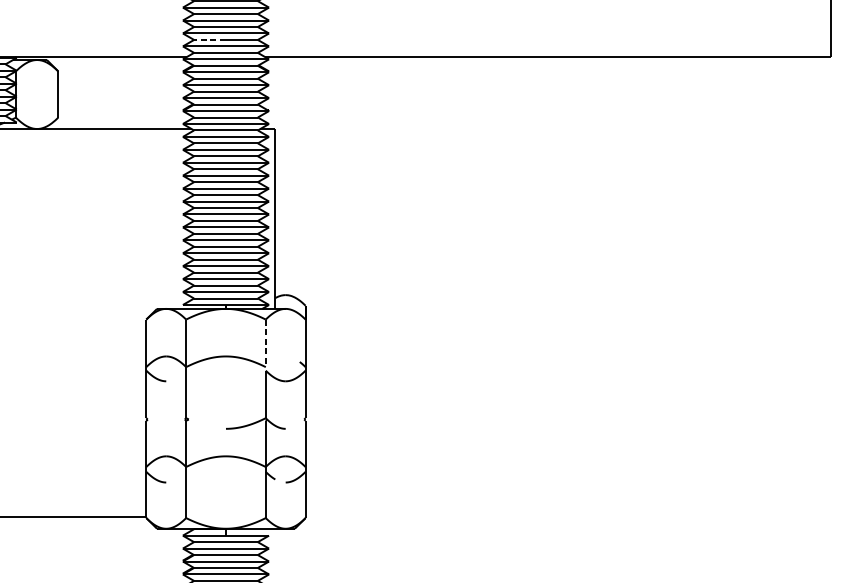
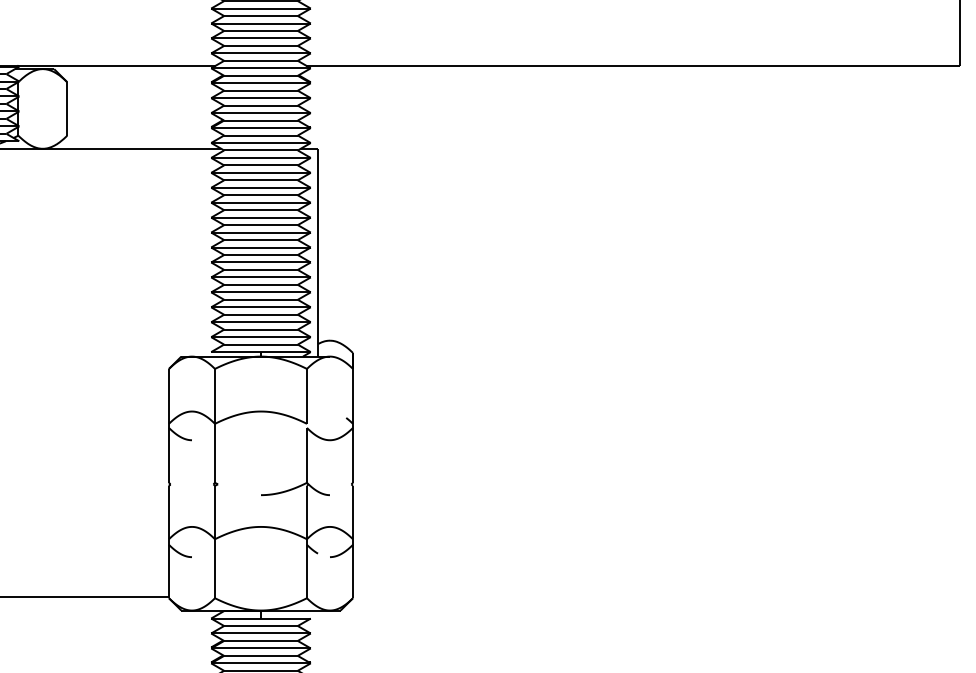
line: (209, 39) -> (242, 45), dashed -> solid
line: (265, 343) -> (306, 396), dashed -> solid

